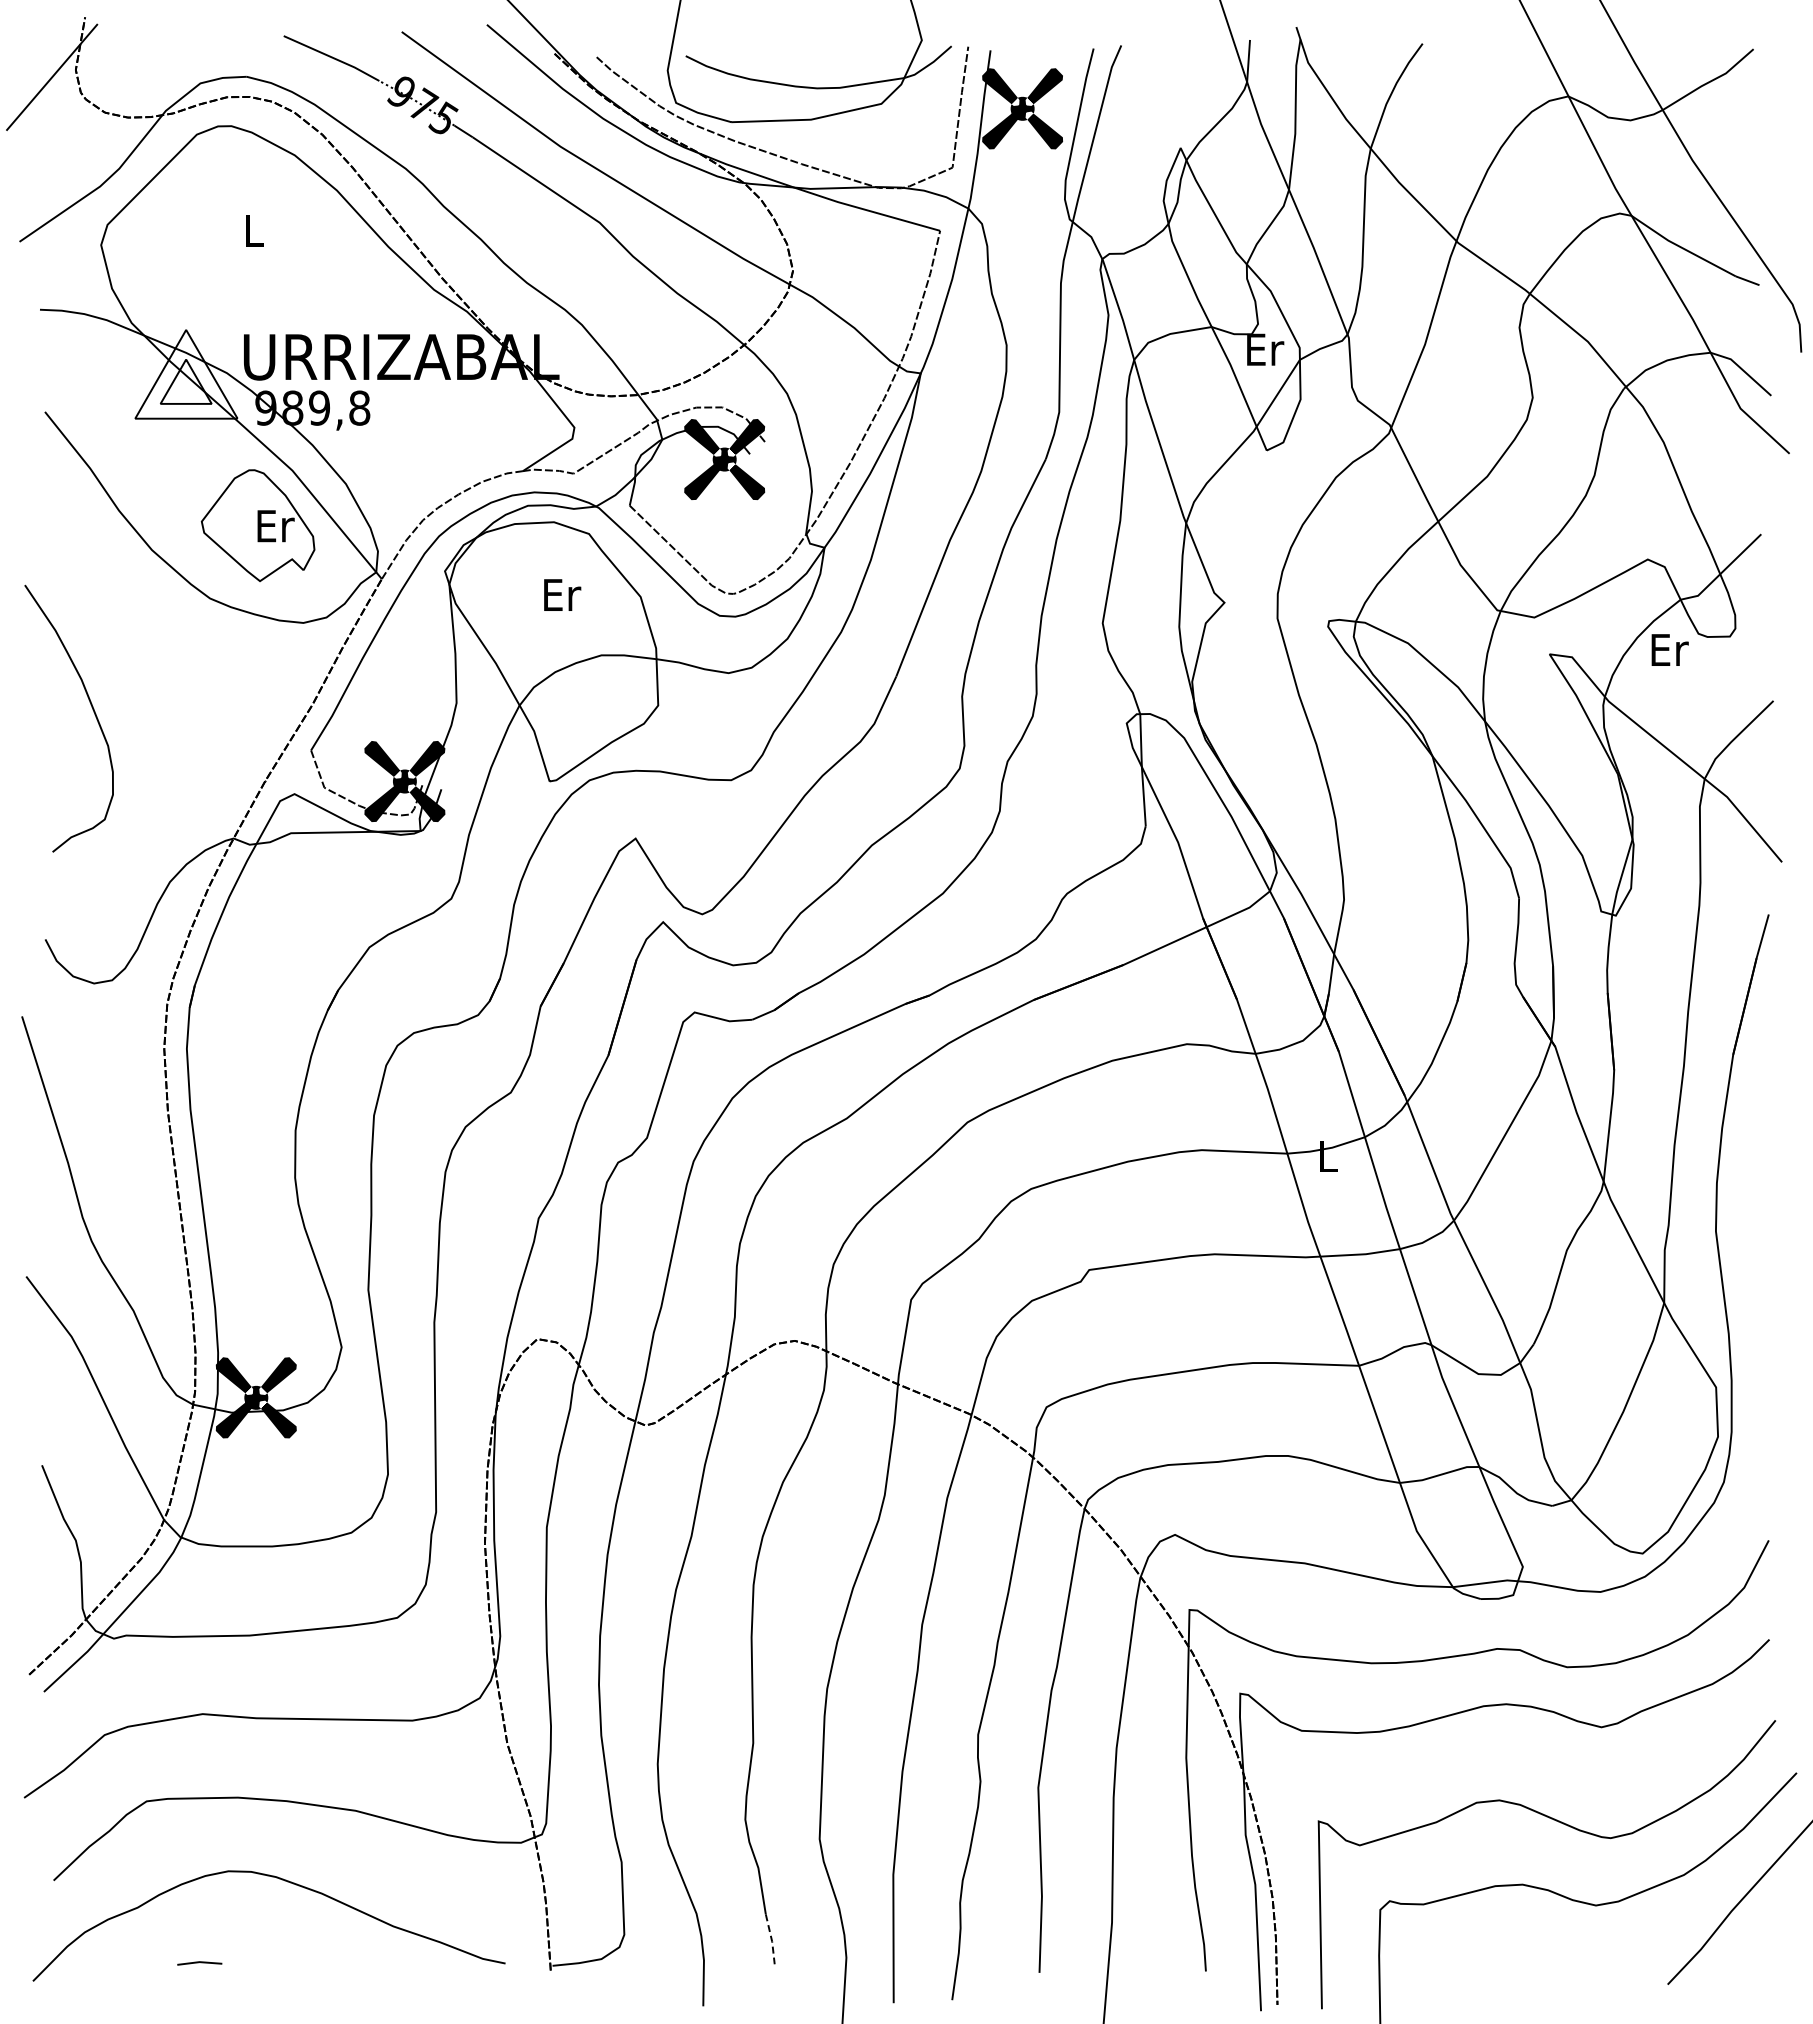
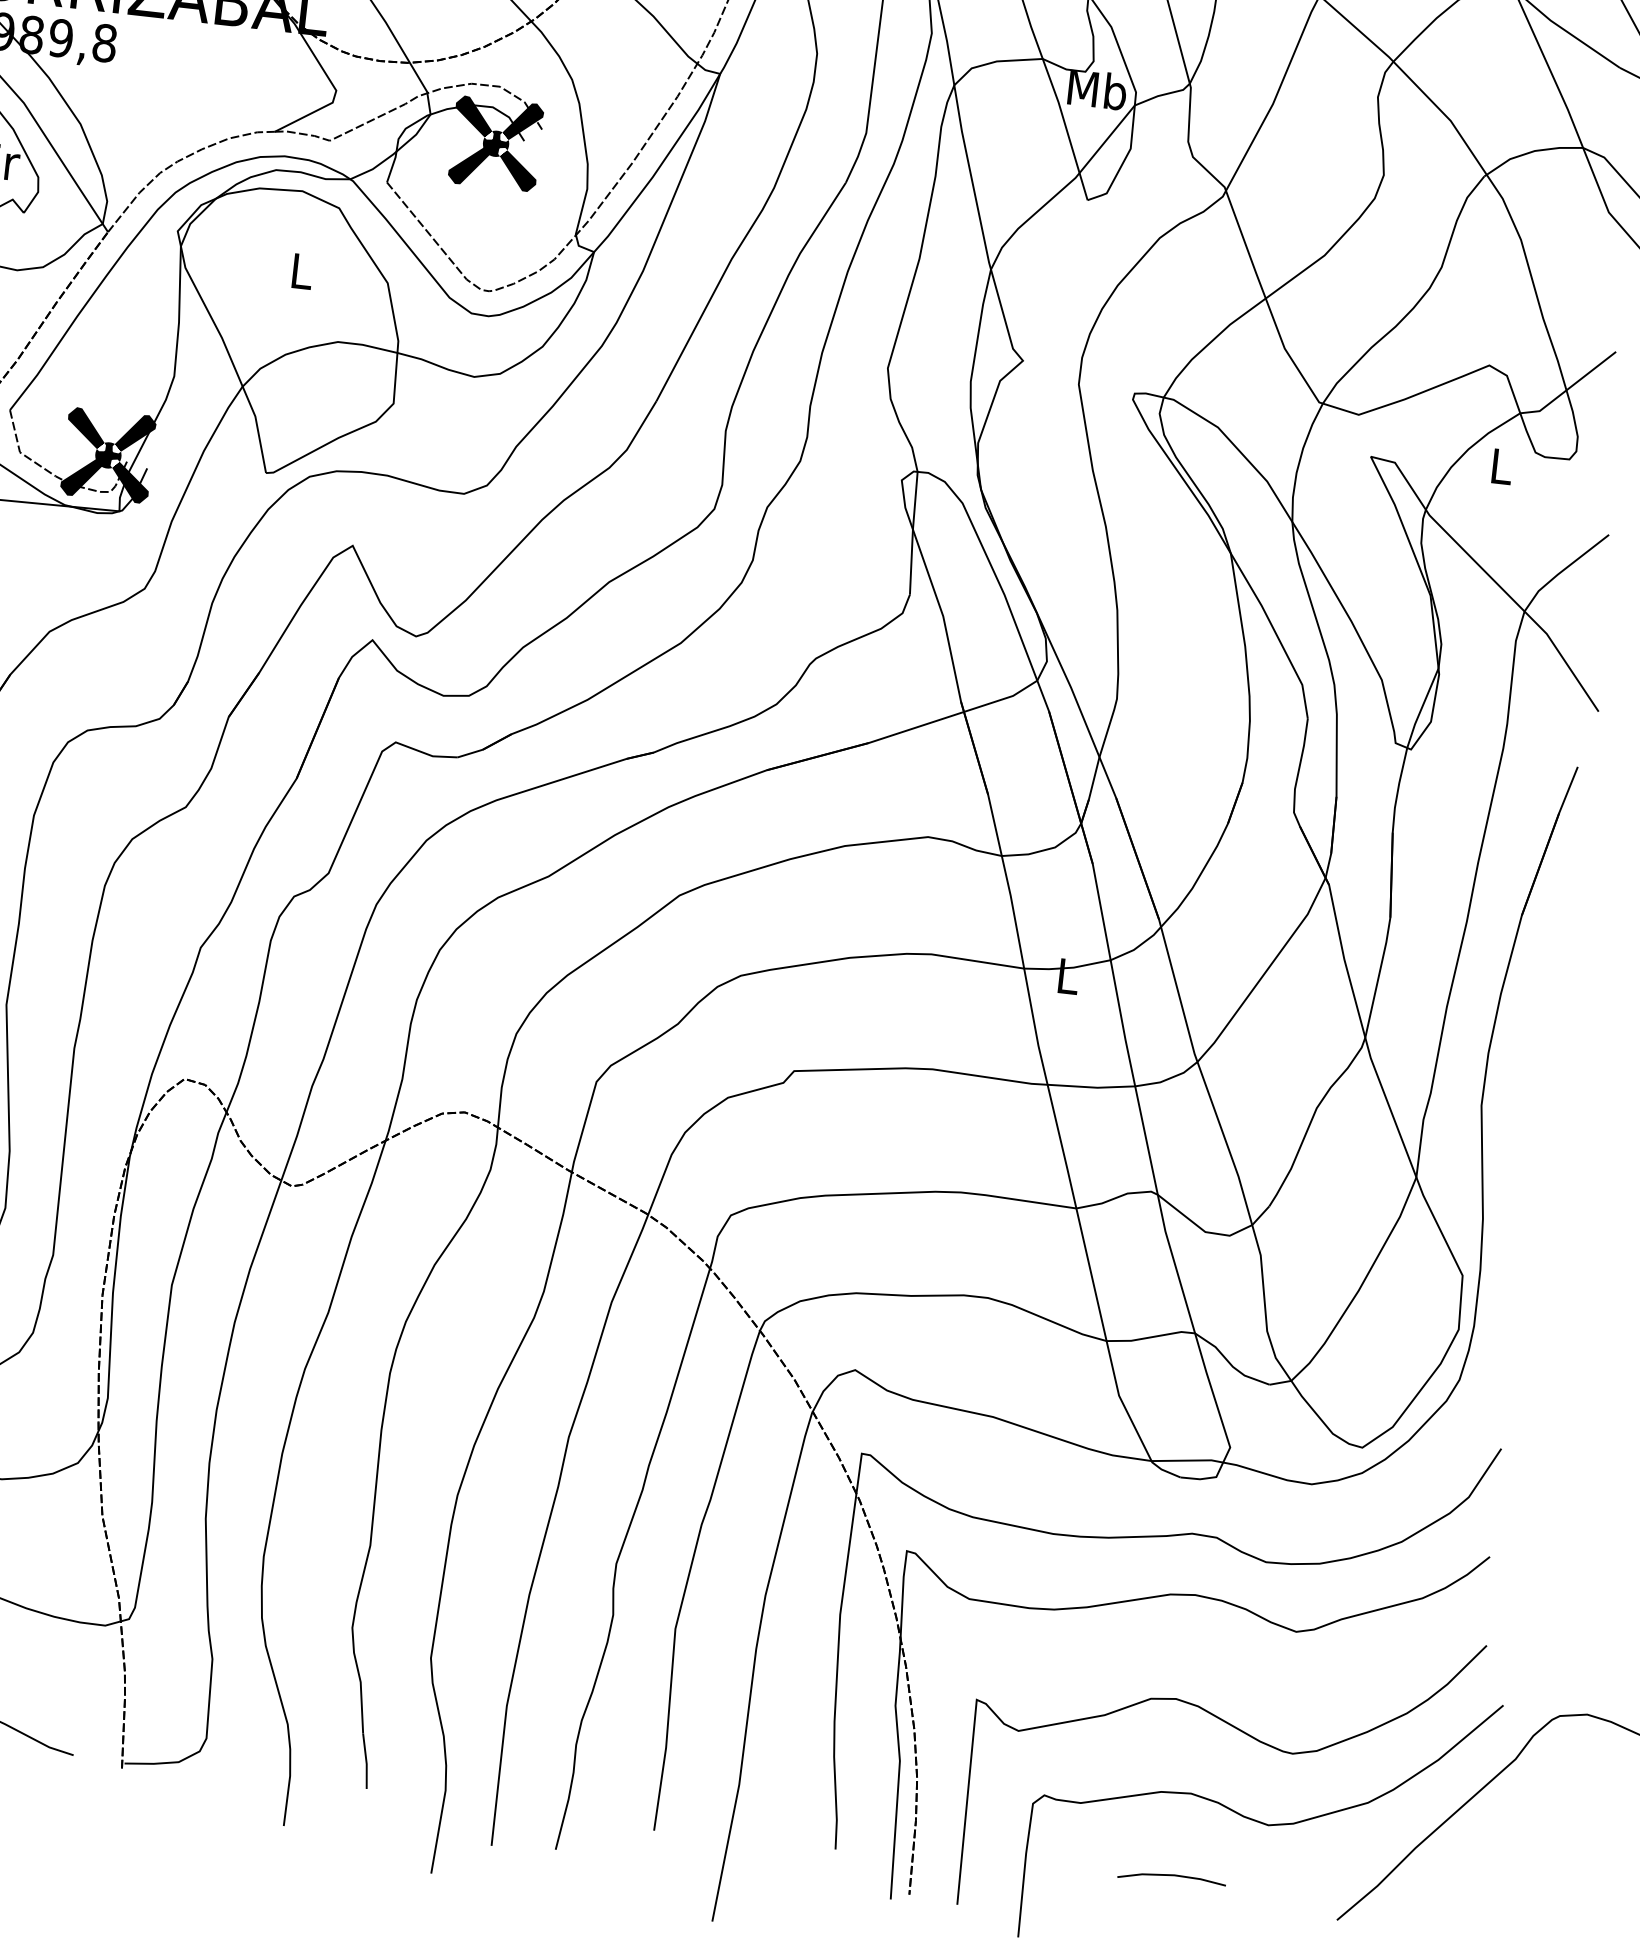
text: (1264, 349) -> (1097, 89), Er -> Mb
text: (562, 594) -> (302, 270), Er -> L
text: (1669, 649) -> (1502, 466), Er -> L
line: (771, 1939) -> (366, 1761), dashed -> solid
line: (1513, 1961) -> (1171, 1876), added

